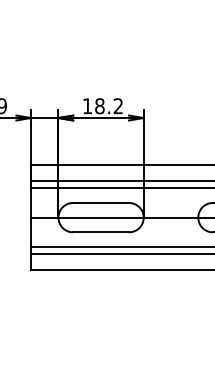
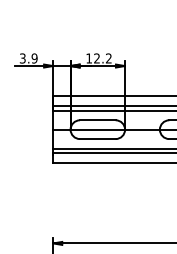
text: (100, 106) -> (97, 58), 18.2 -> 12.2

